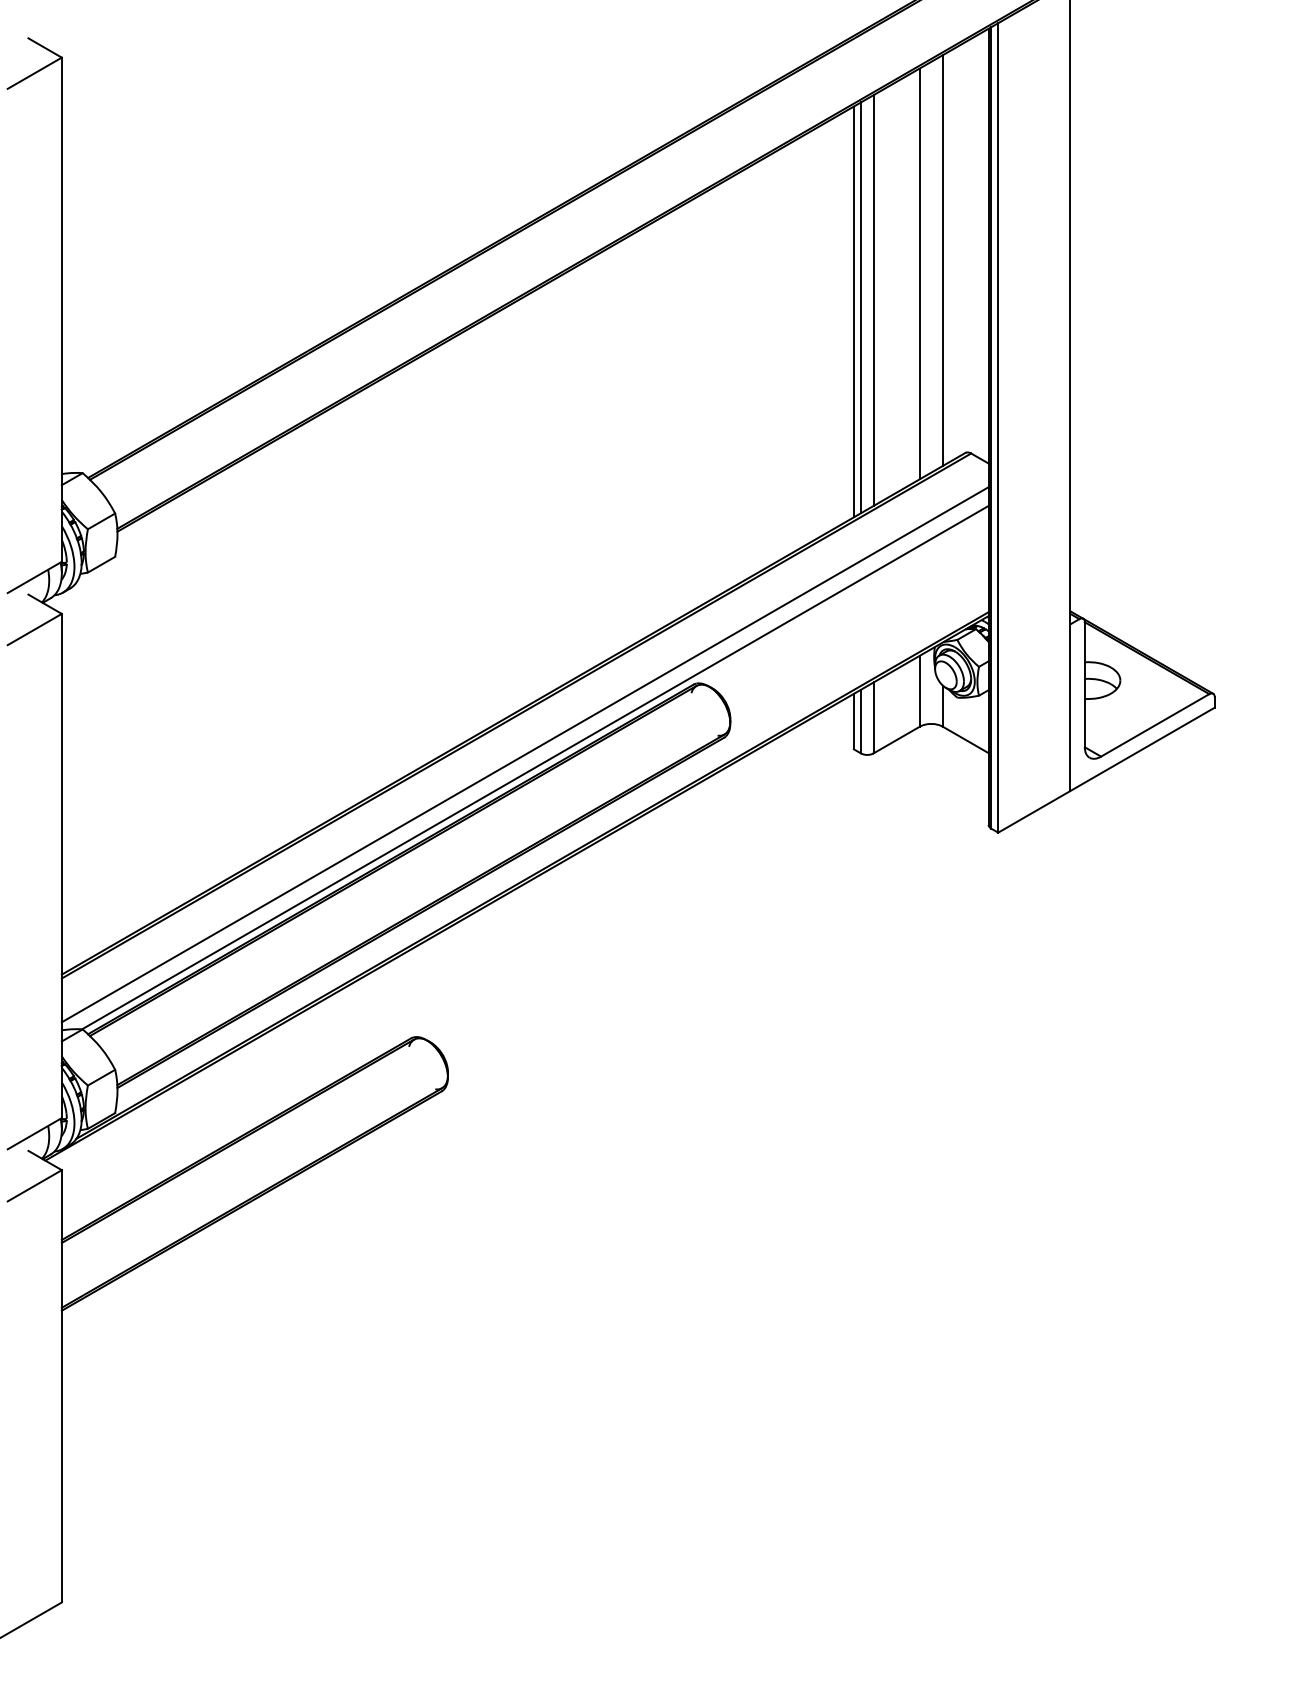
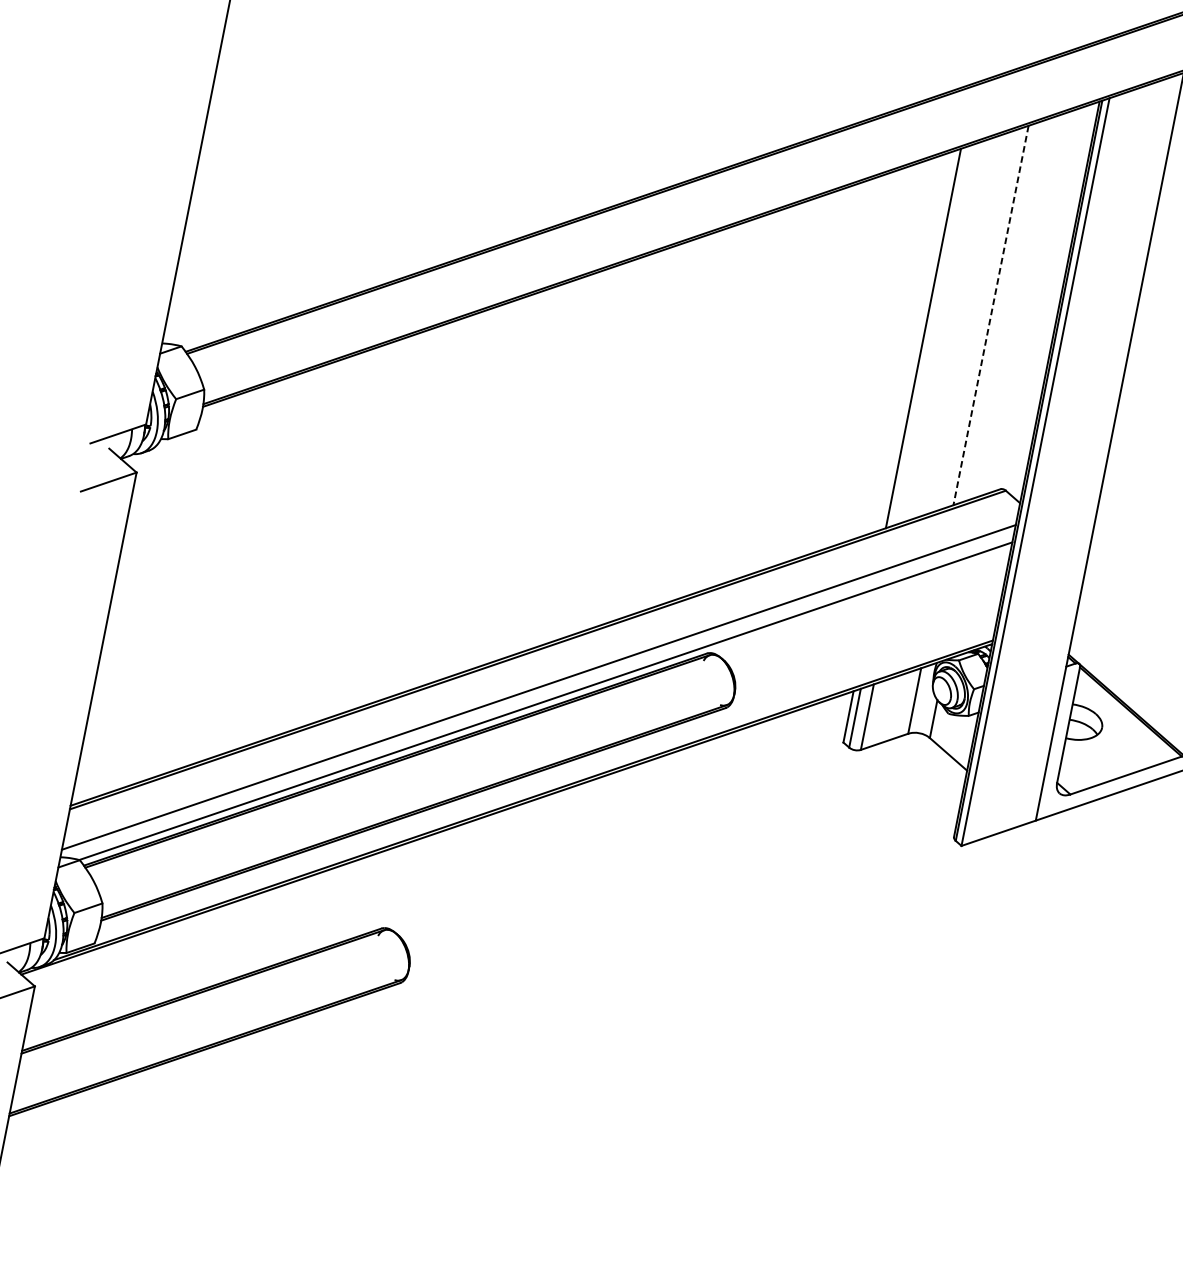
line: (943, 260) -> (1015, 307), removed
line: (919, 274) -> (990, 315), solid -> dashed
line: (873, 300) -> (943, 331), removed
line: (860, 307) -> (930, 335), removed

